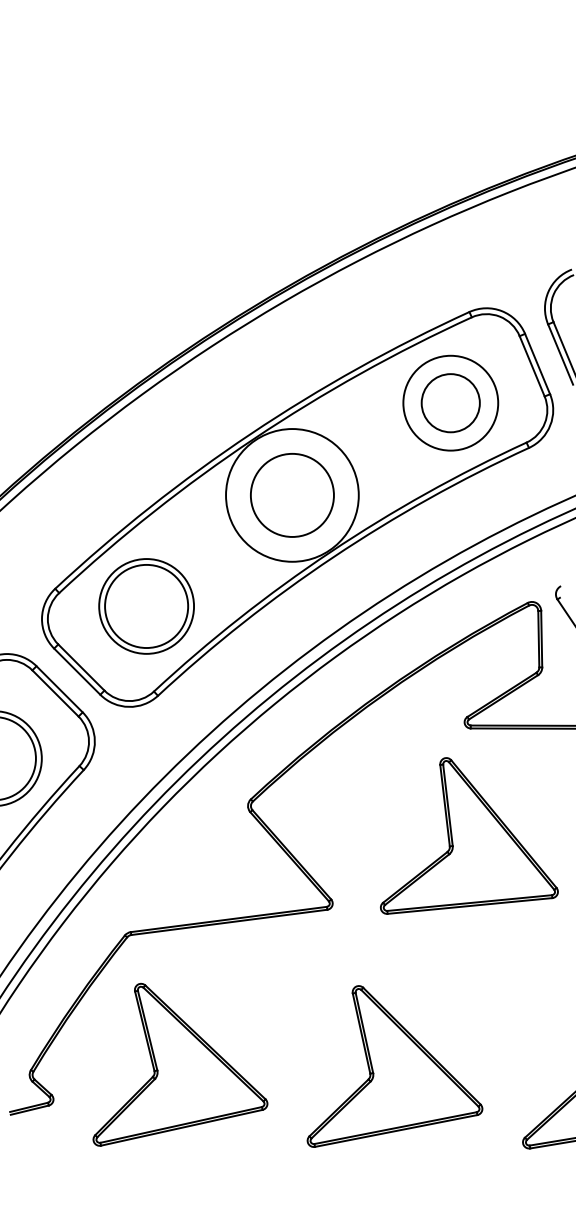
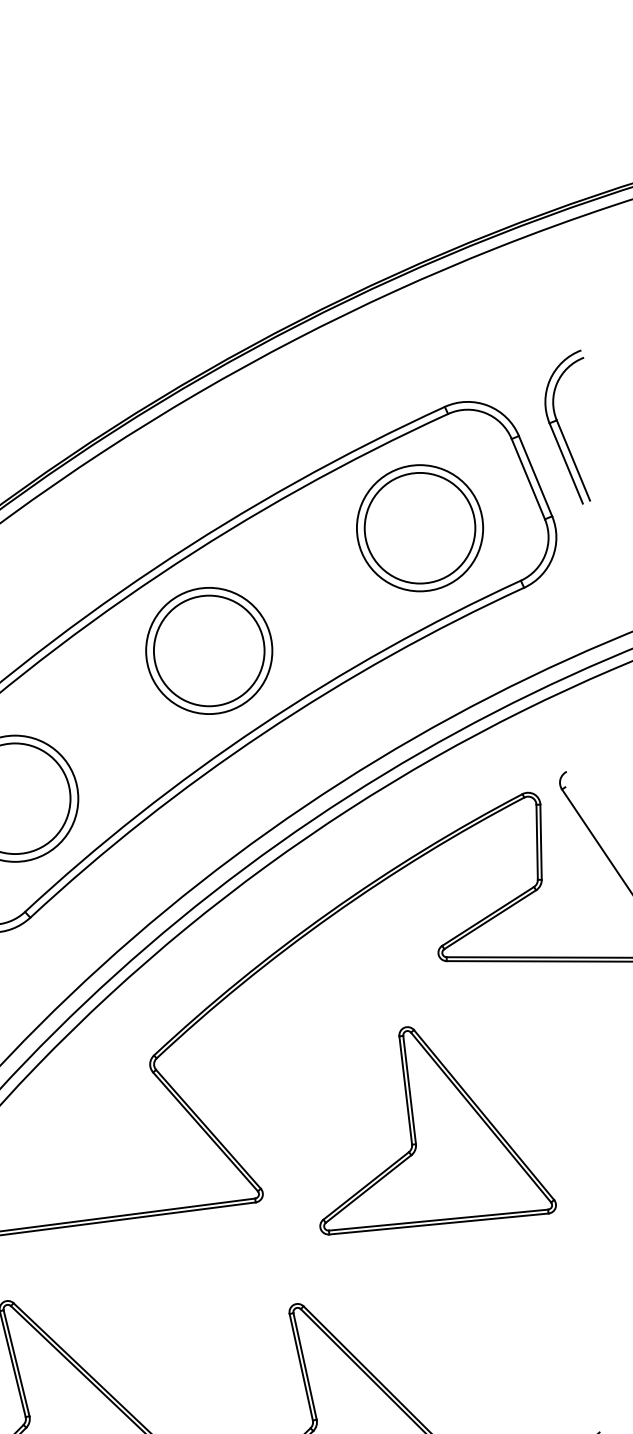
circle: (450, 402) -> (419, 527), size x1.43
circle: (291, 495) -> (208, 651), size x0.71
part: (469, 835) -> (438, 1130), moved

